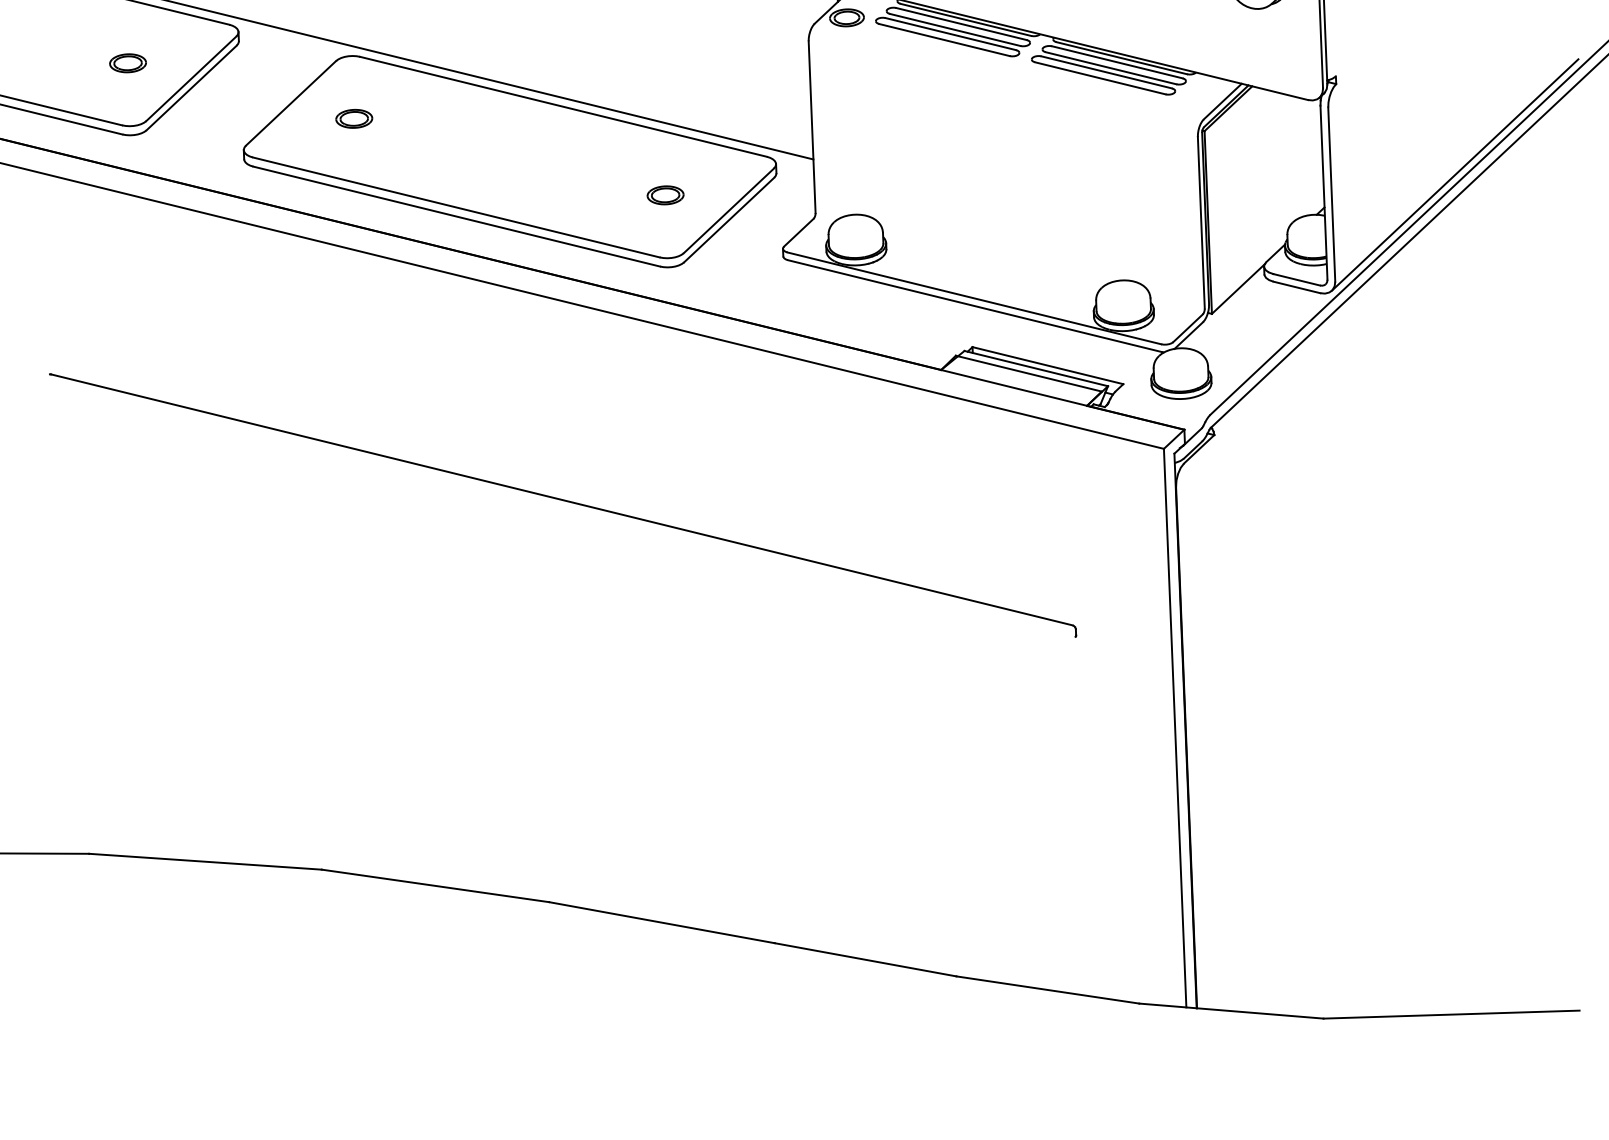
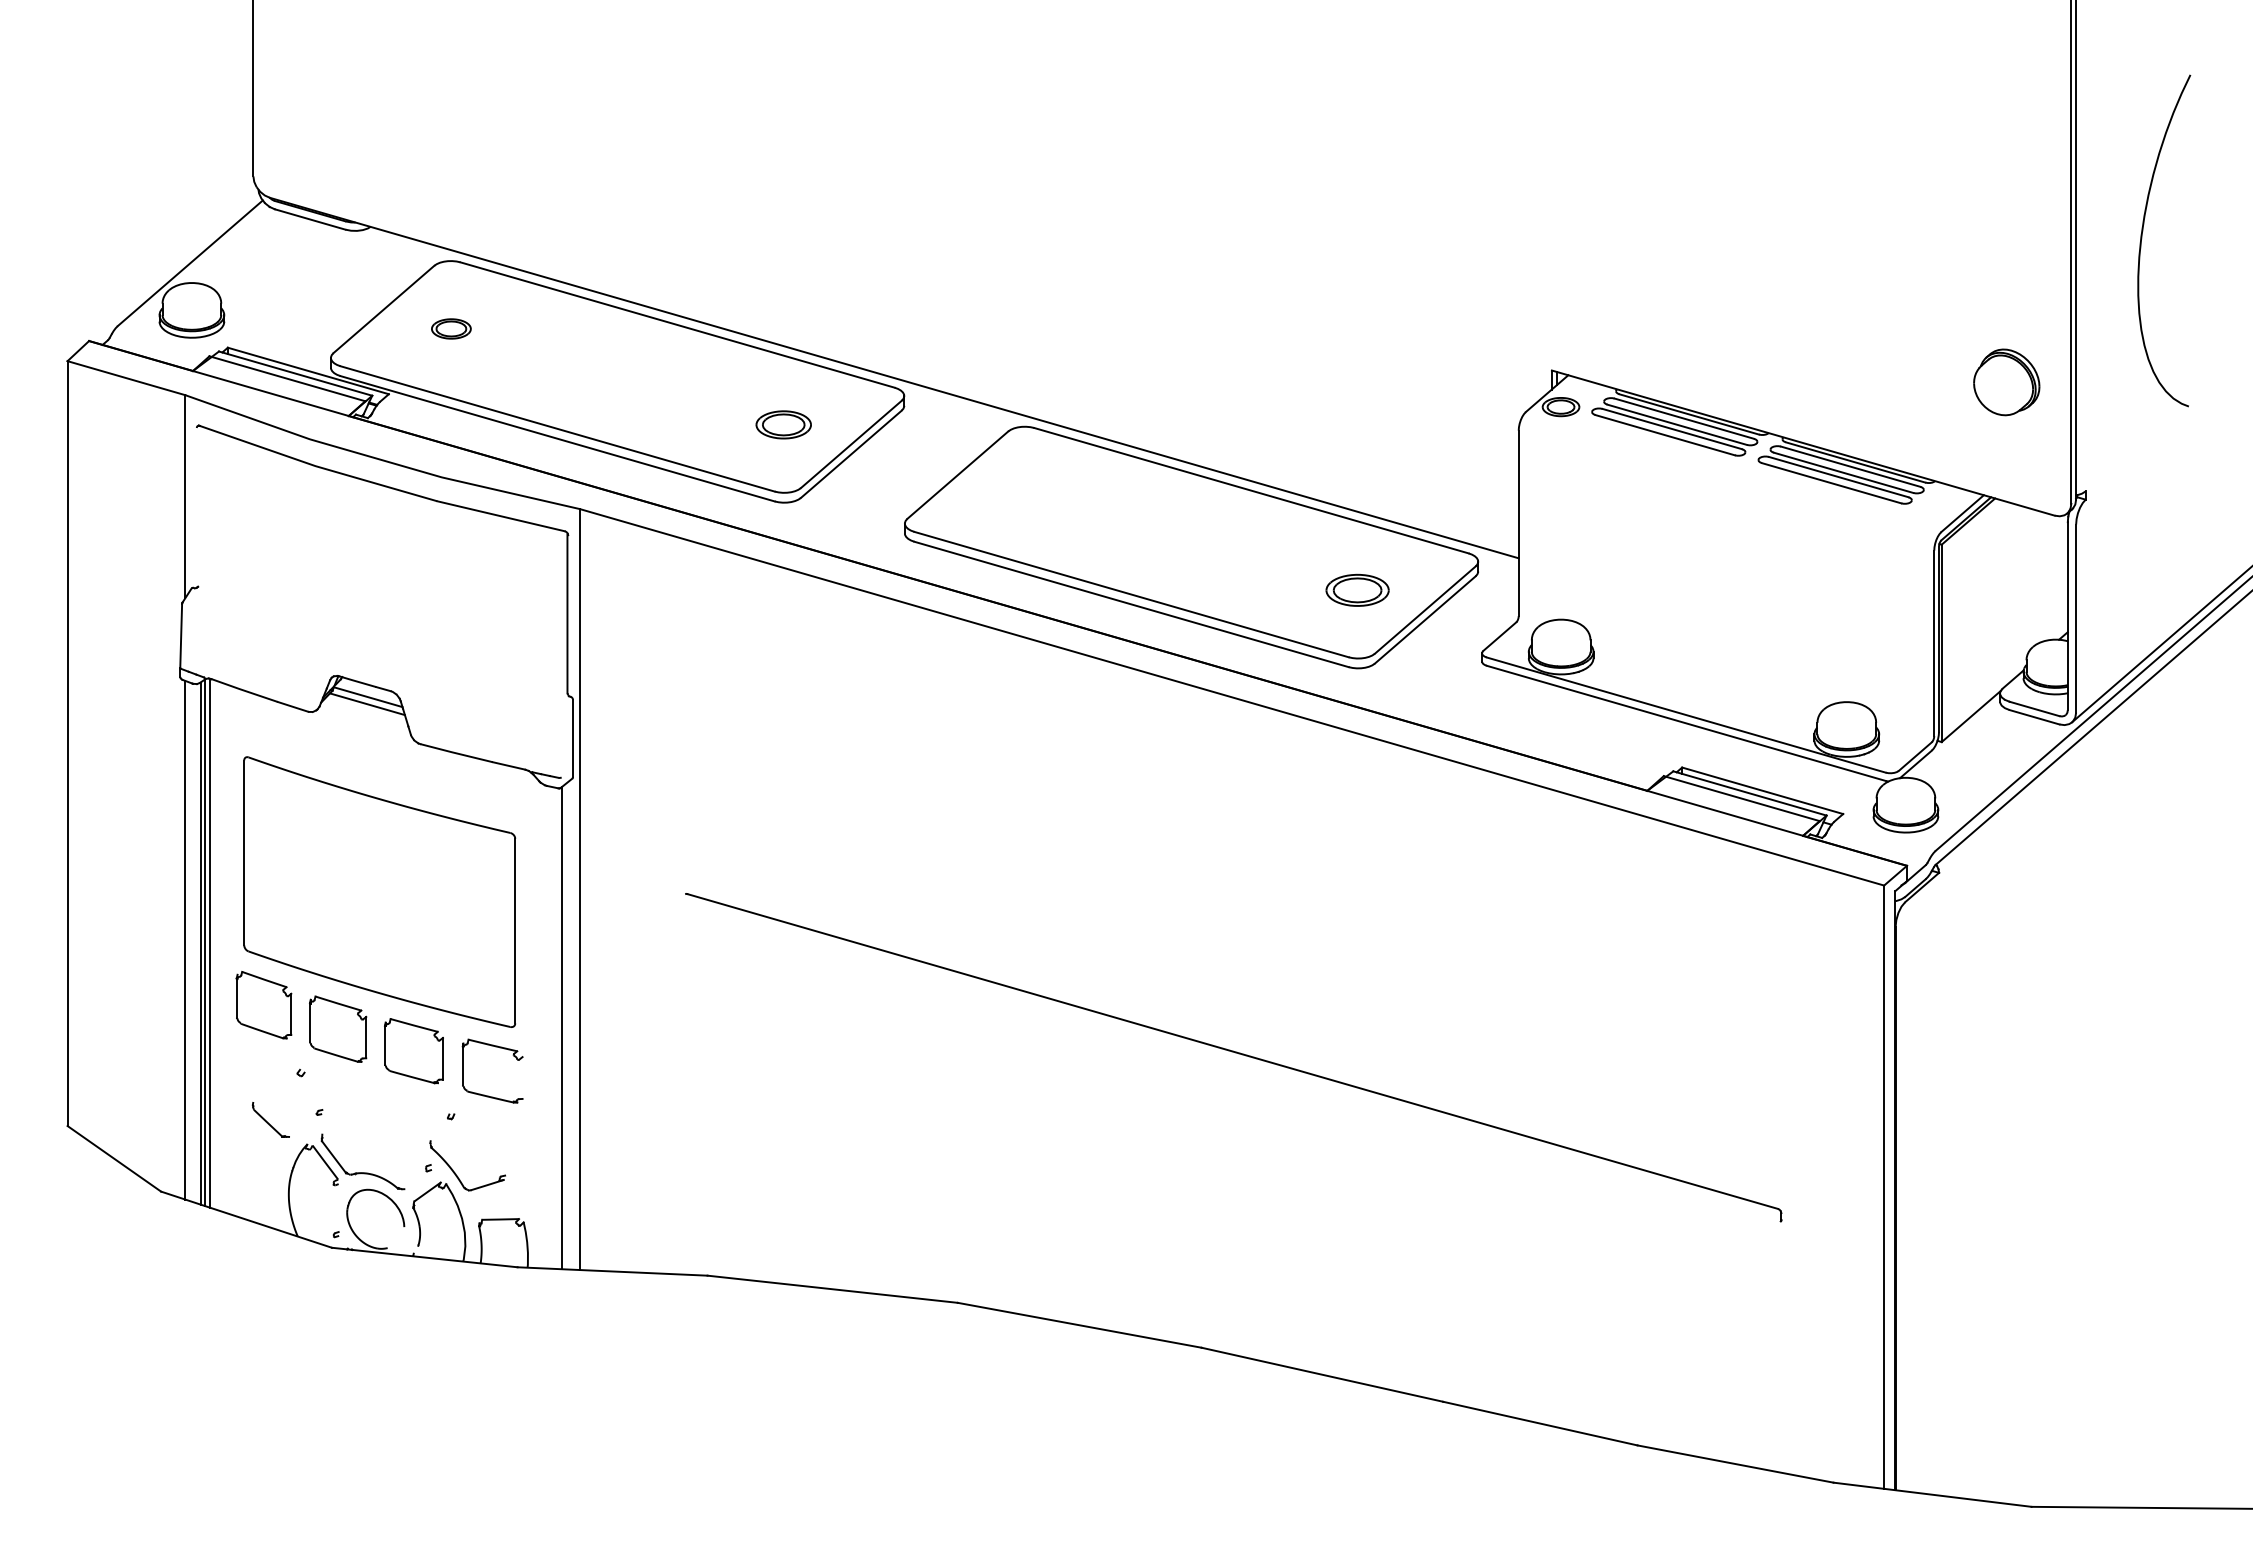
part: (127, 62) -> (783, 424), size x1.4
part: (354, 118) -> (1025, 494), removed
part: (665, 195) -> (1357, 590), size x1.6
part: (562, 505) -> (1233, 1057), moved

